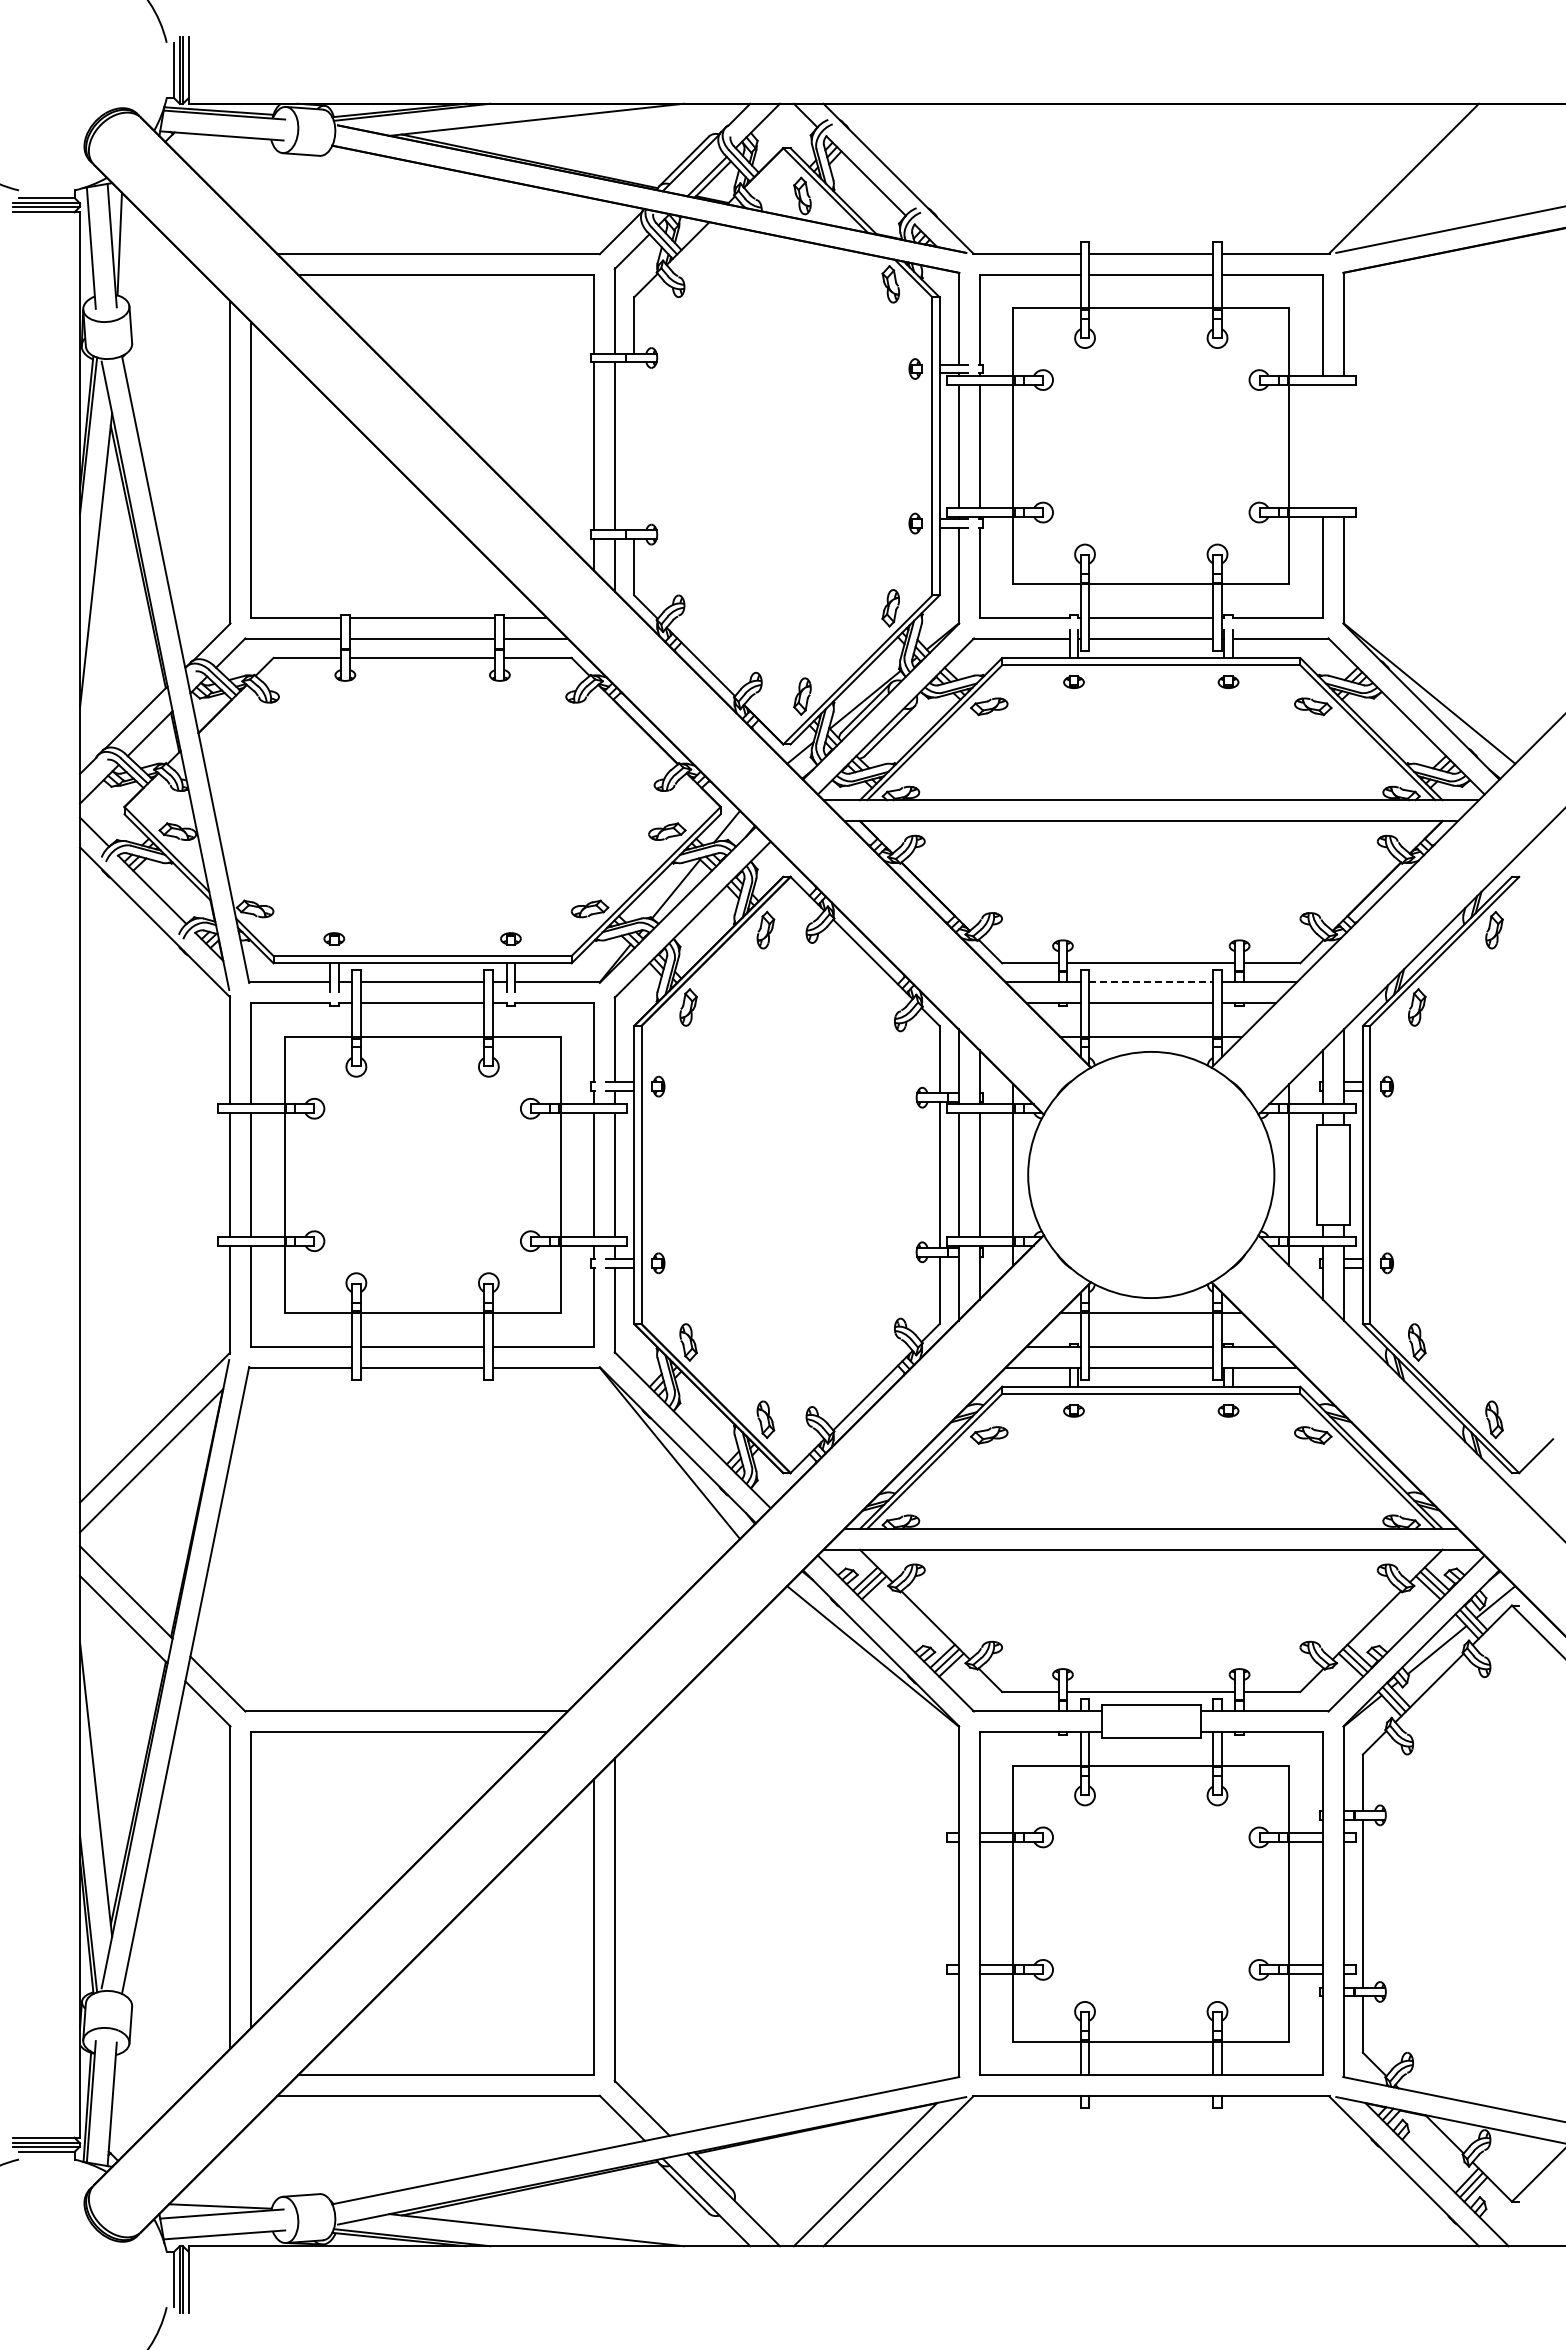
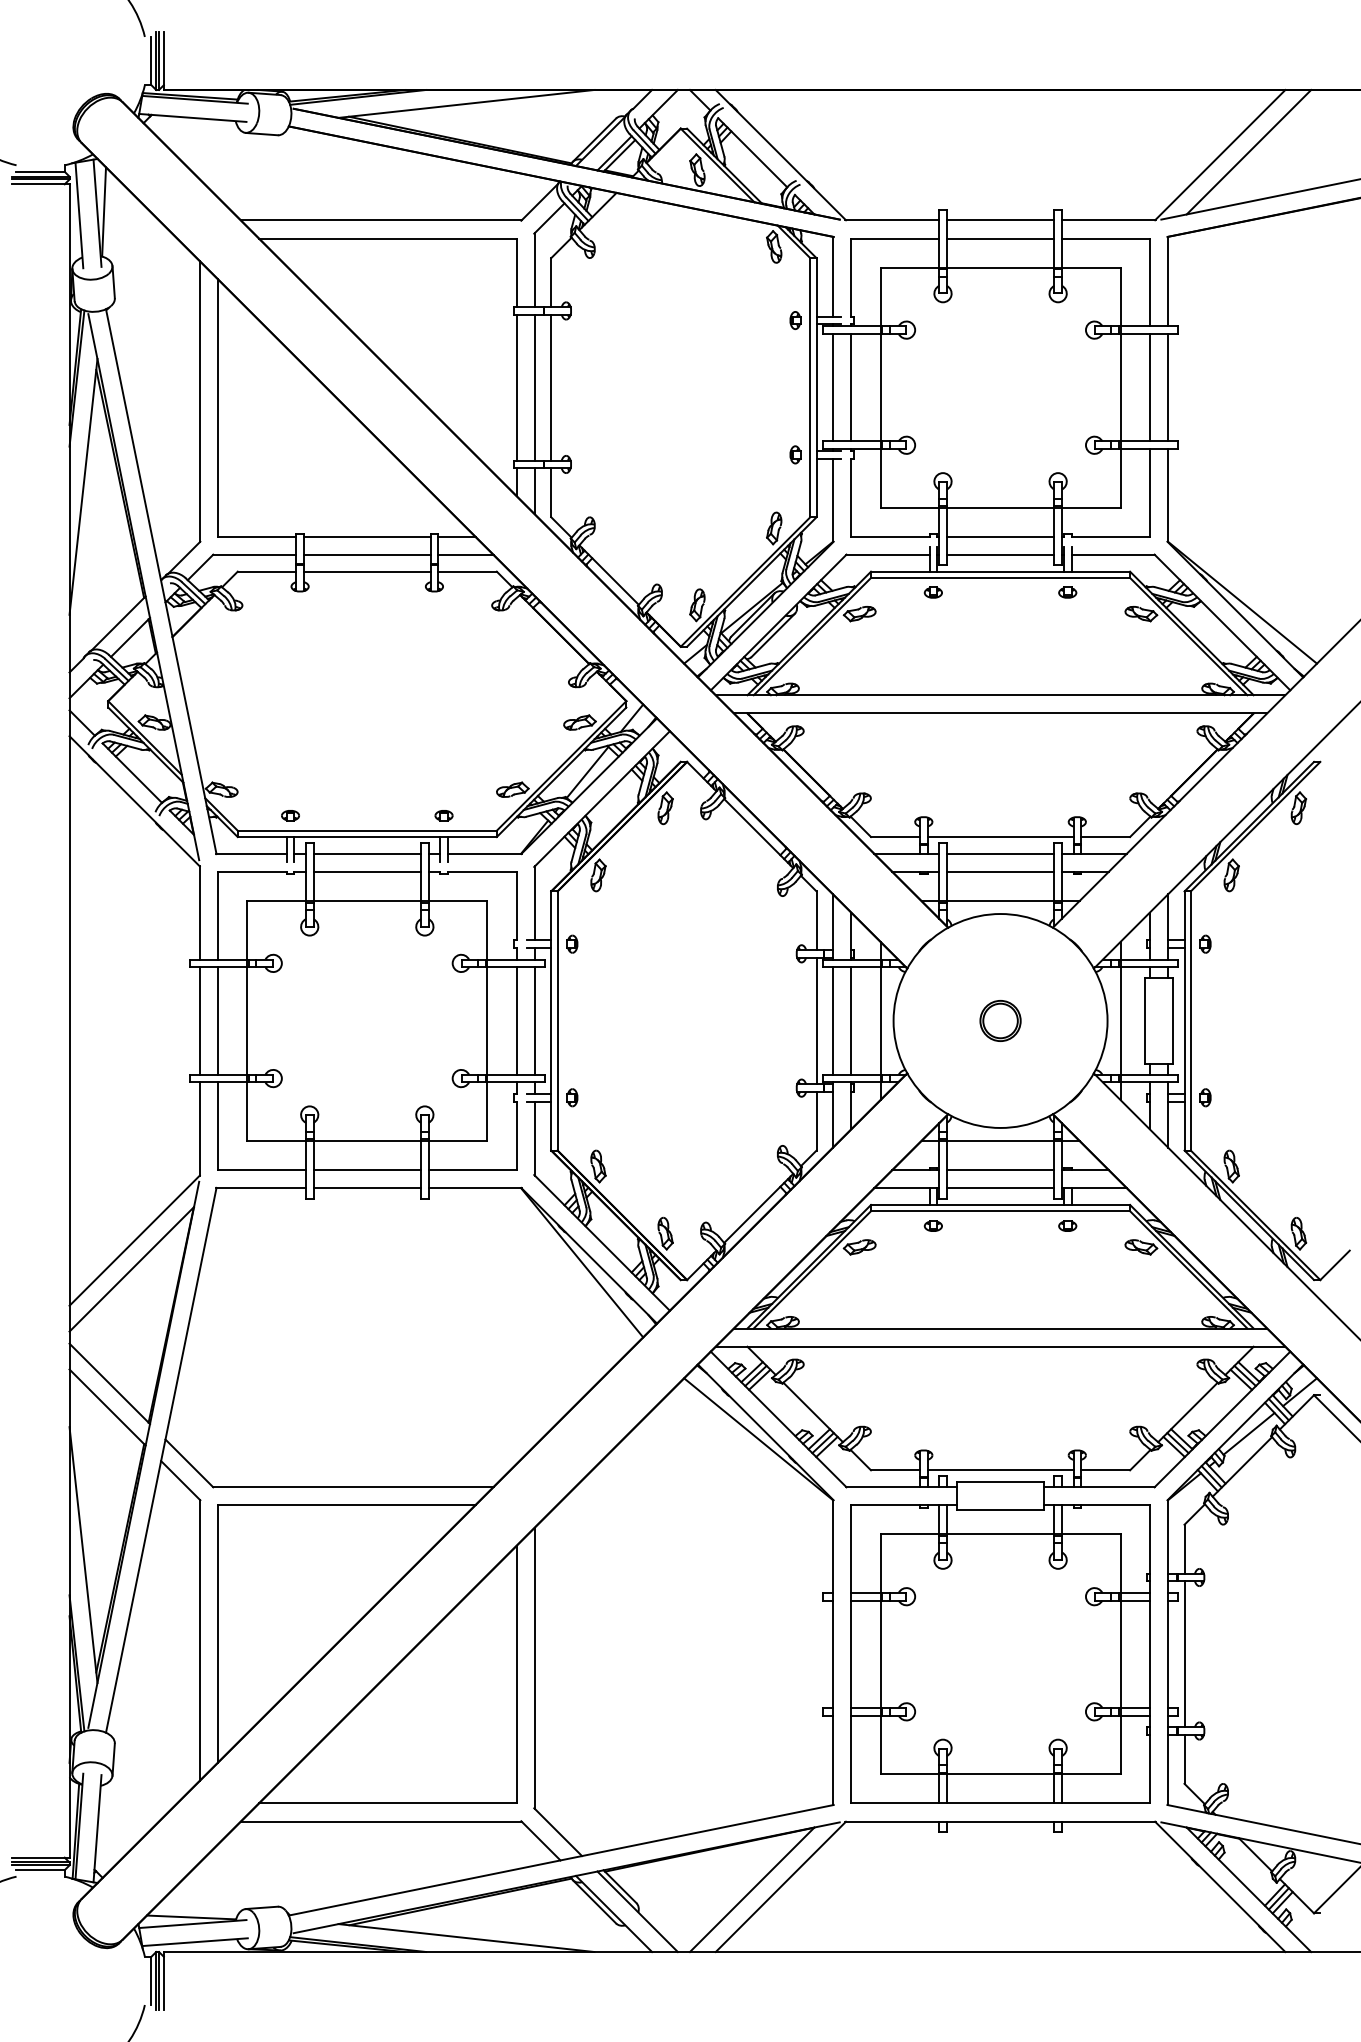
line: (1436, 174) -> (1248, 151), added
line: (634, 446) -> (551, 387), added
line: (1322, 446) -> (1149, 387), added
line: (1343, 446) -> (1167, 387), added
line: (1151, 982) -> (1000, 853), dashed -> solid
part: (1151, 1174) -> (1000, 1020), added

